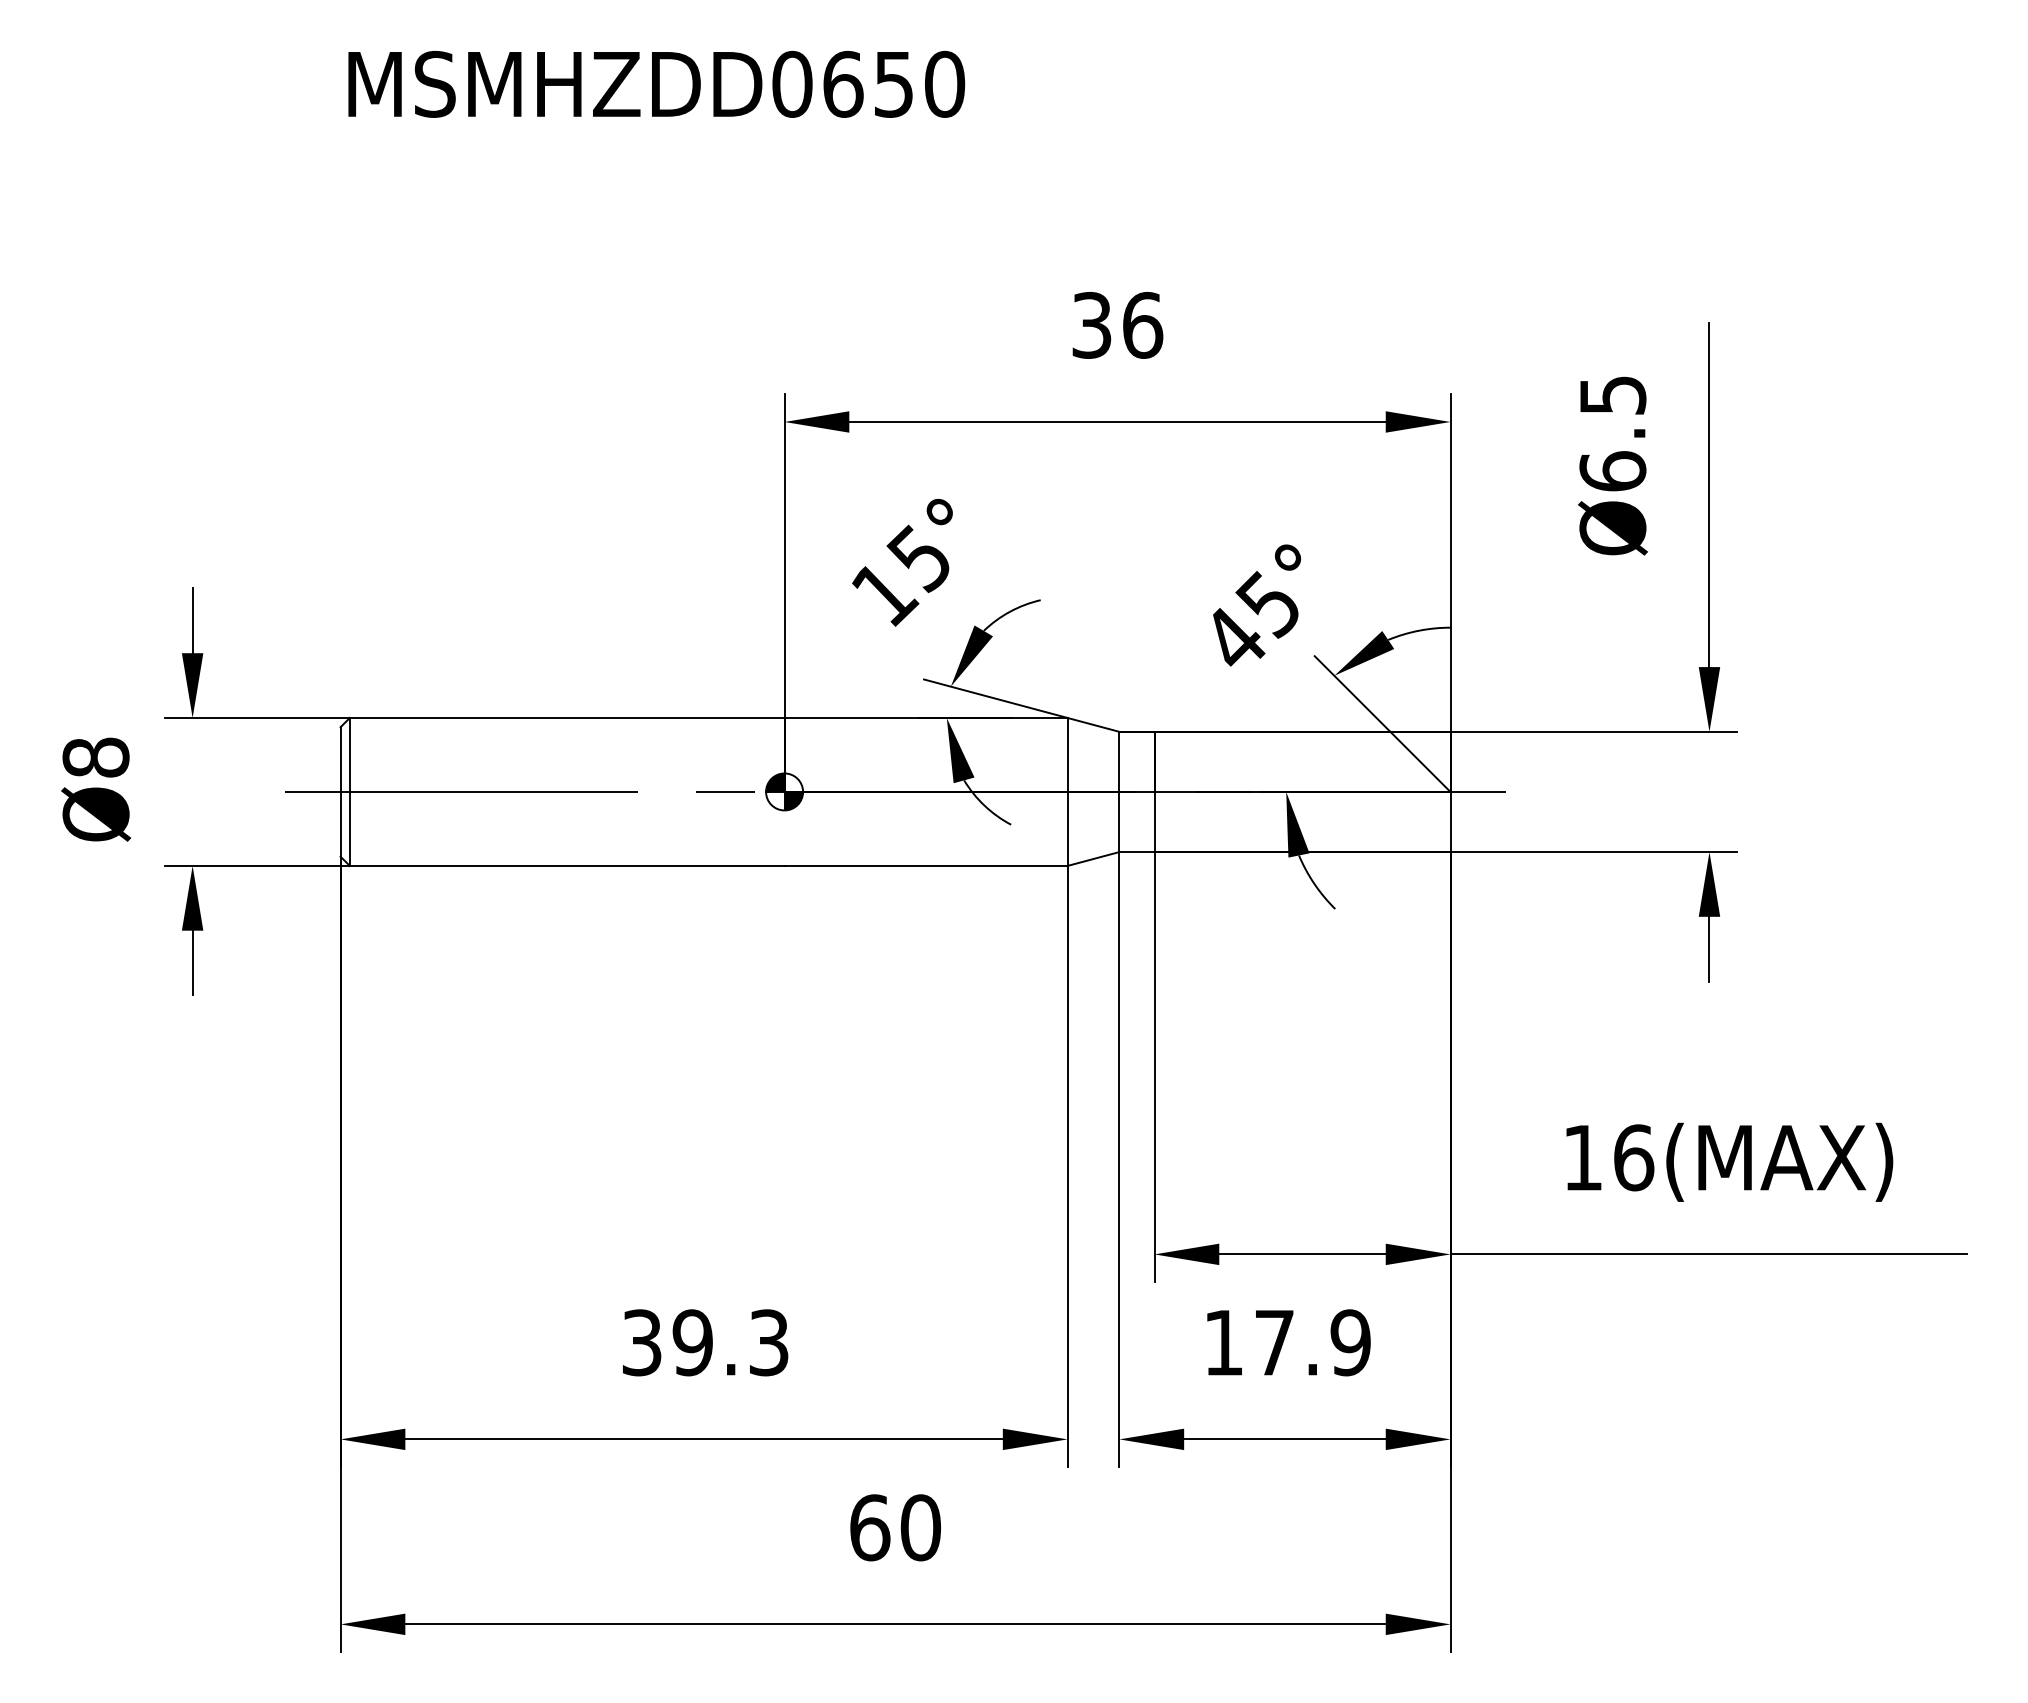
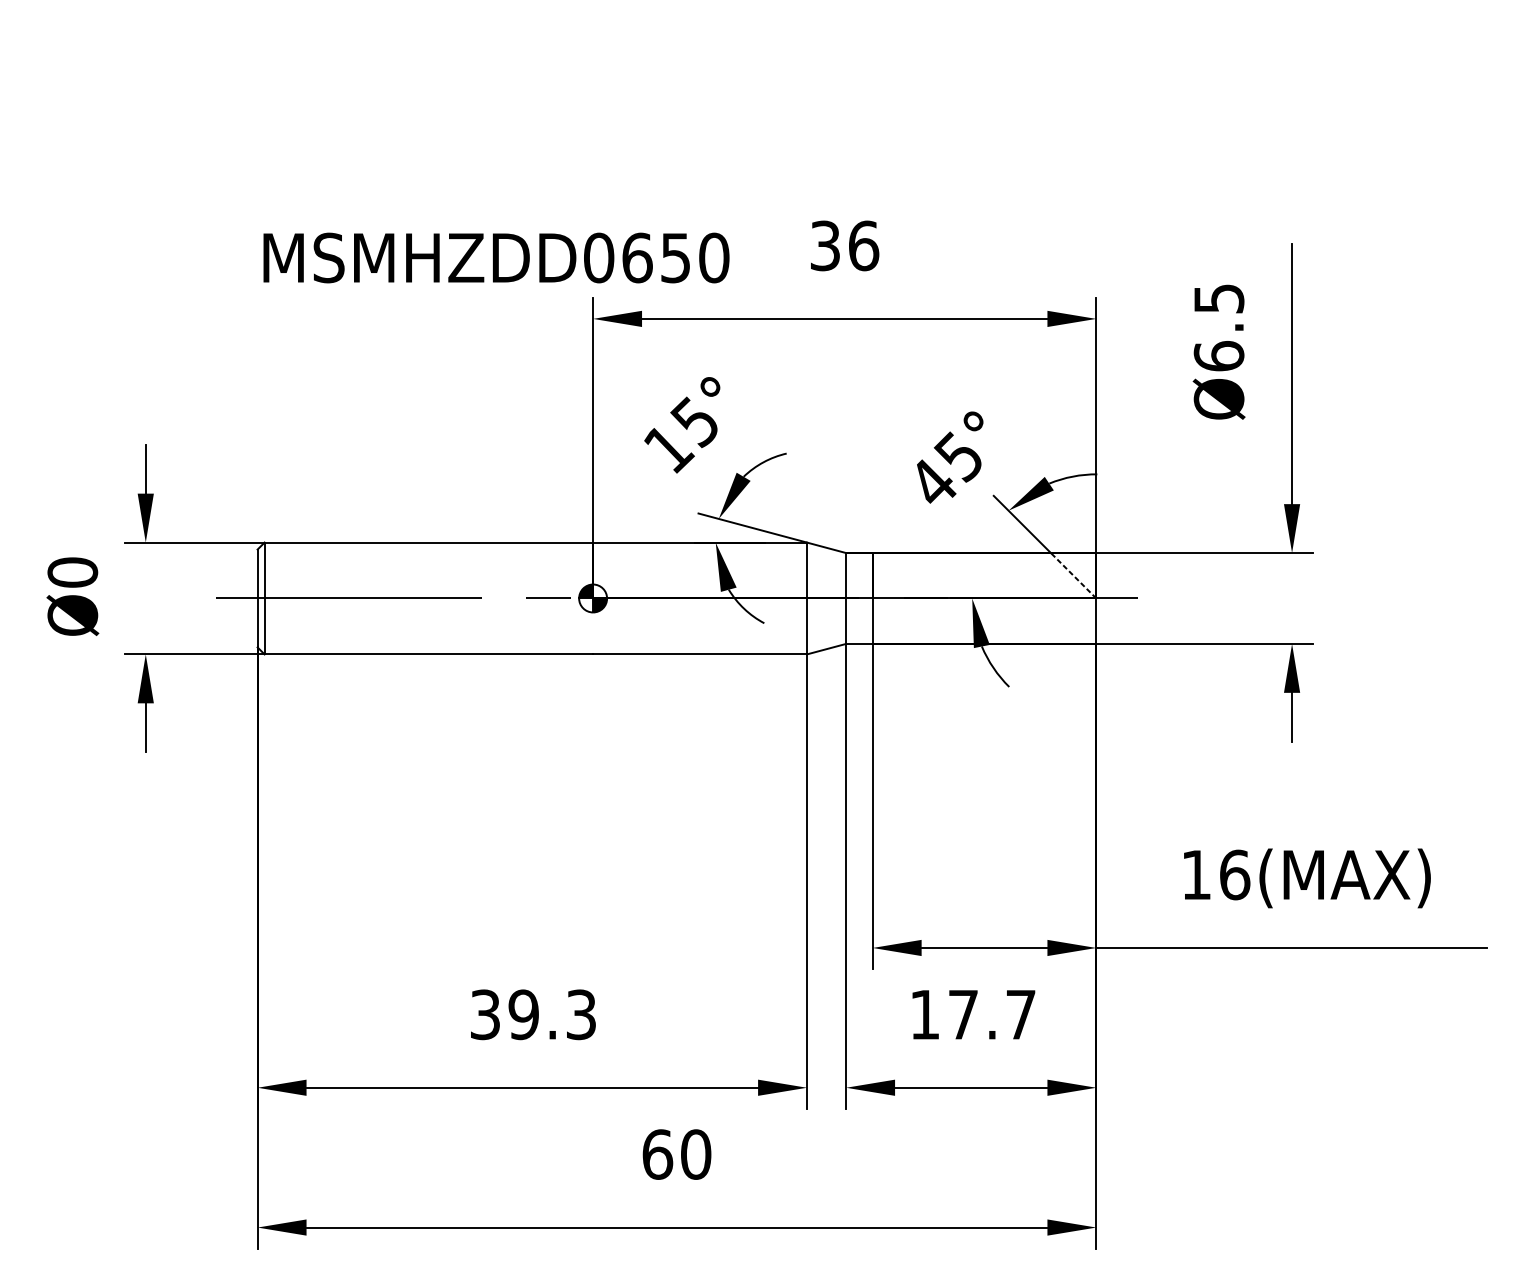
text: (656, 83) -> (496, 257), moved
text: (95, 757) -> (72, 572), Ø8 -> Ø0
line: (1420, 761) -> (1073, 575), solid -> dashed
text: (1350, 1342) -> (1020, 1014), 17.9 -> 17.7

